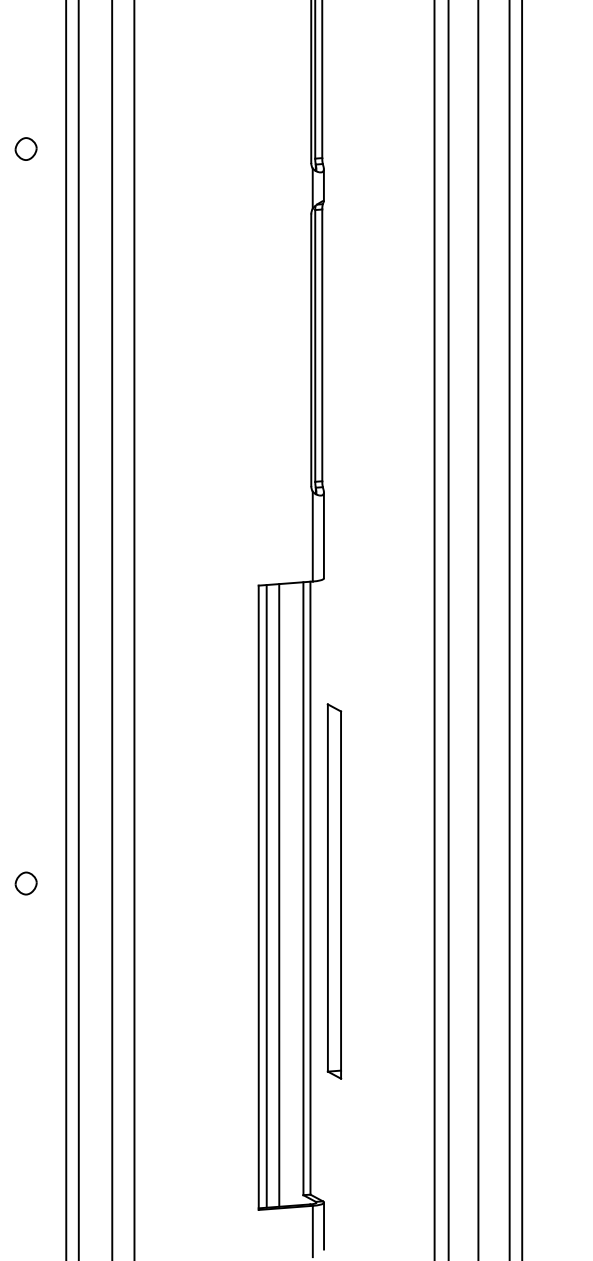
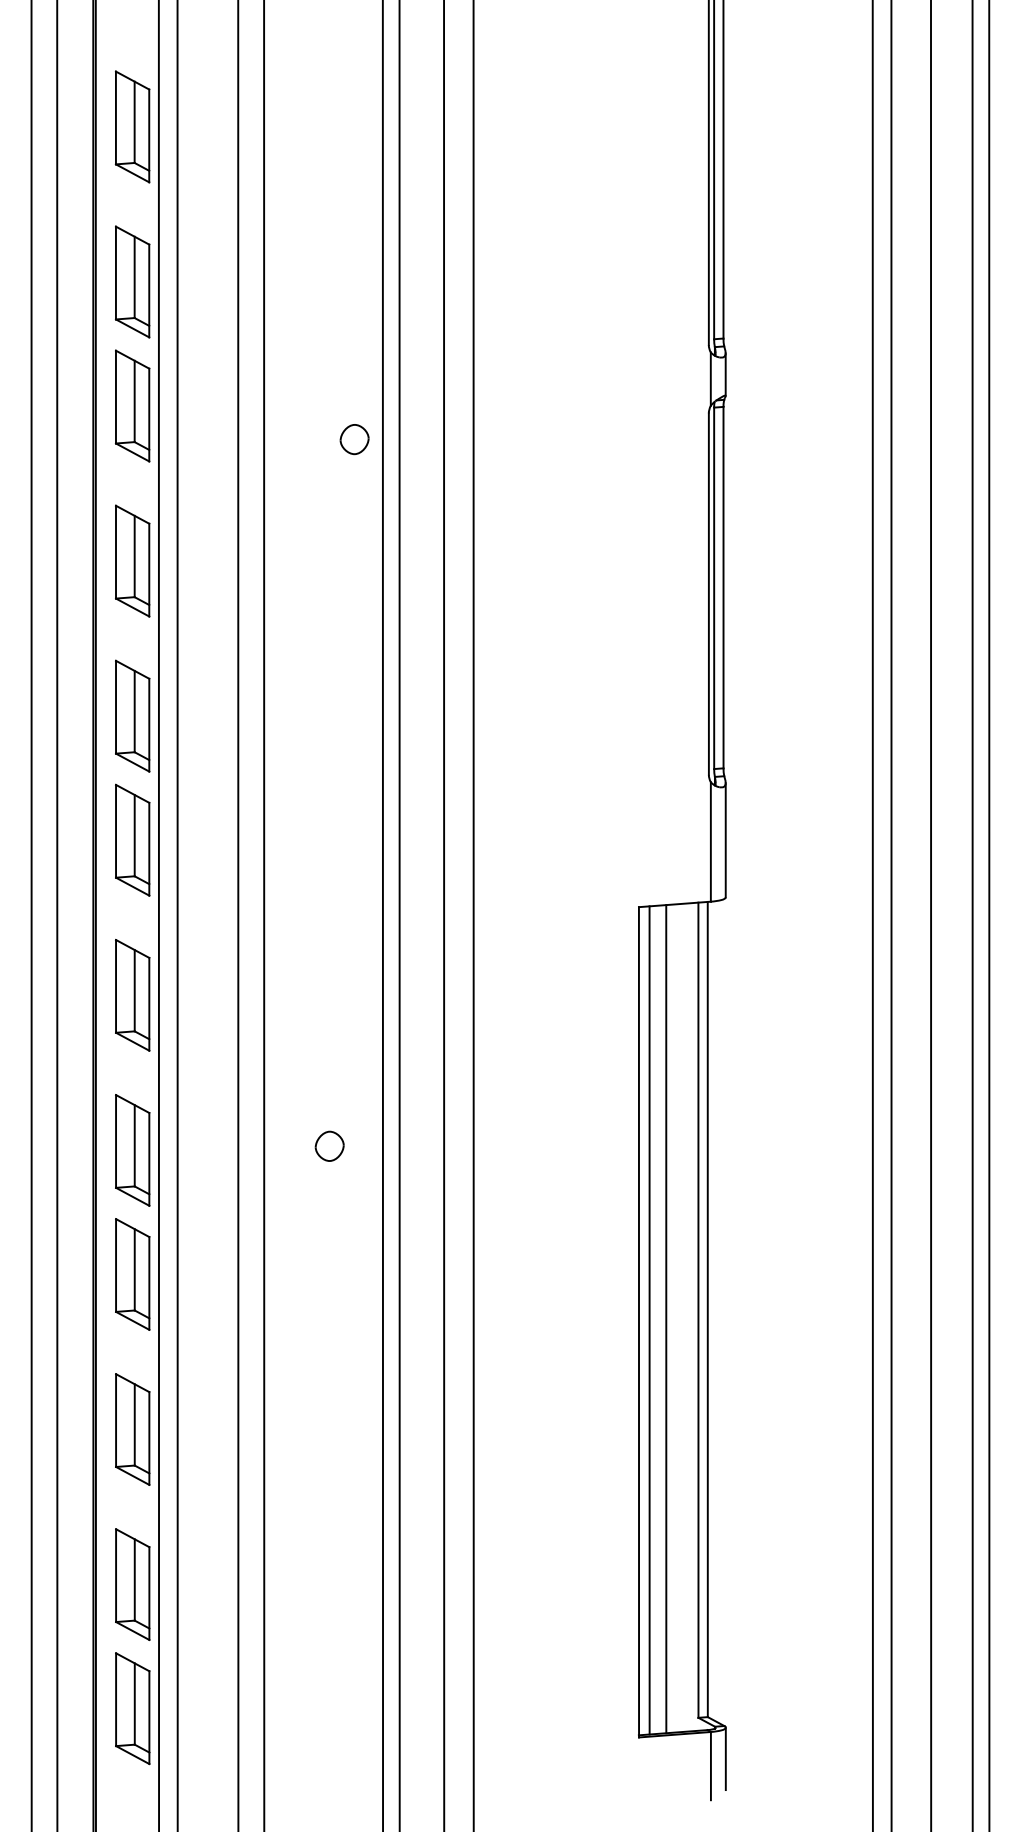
part: (26, 149) -> (354, 439), moved
part: (26, 882) -> (329, 1145), moved
part: (334, 891) -> (739, 1313), removed

